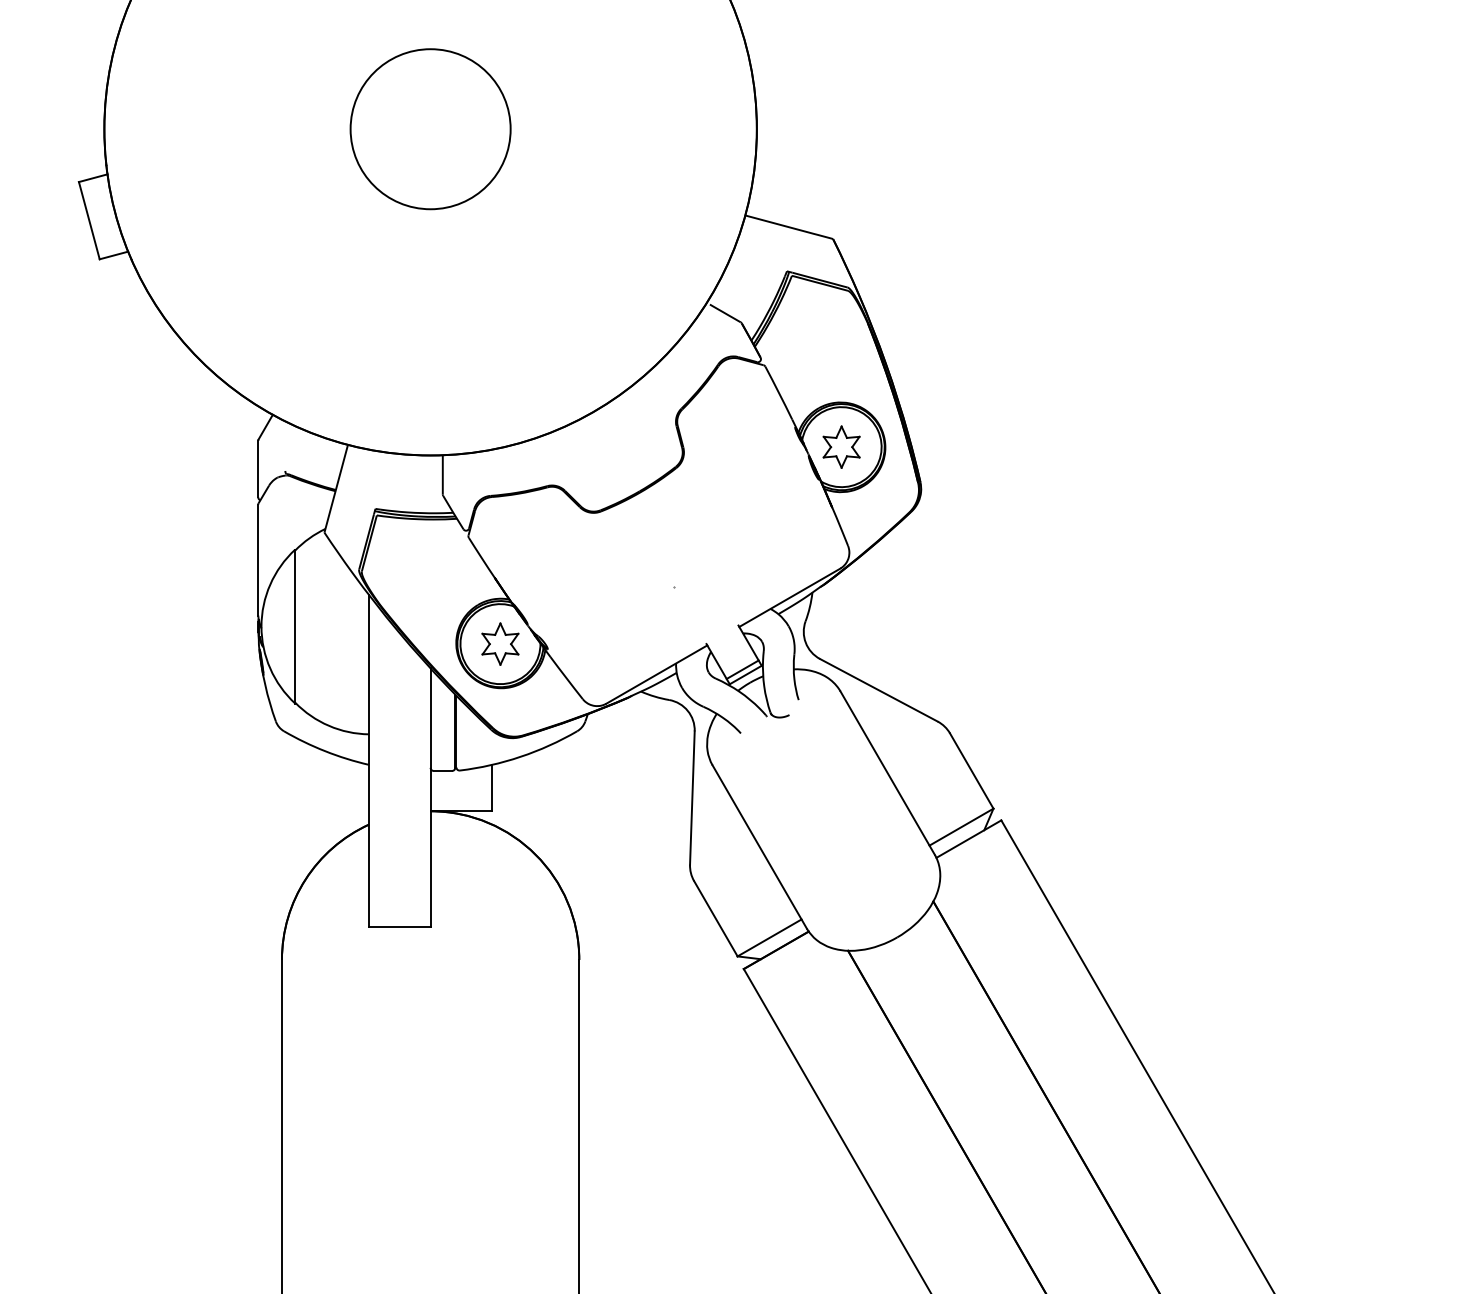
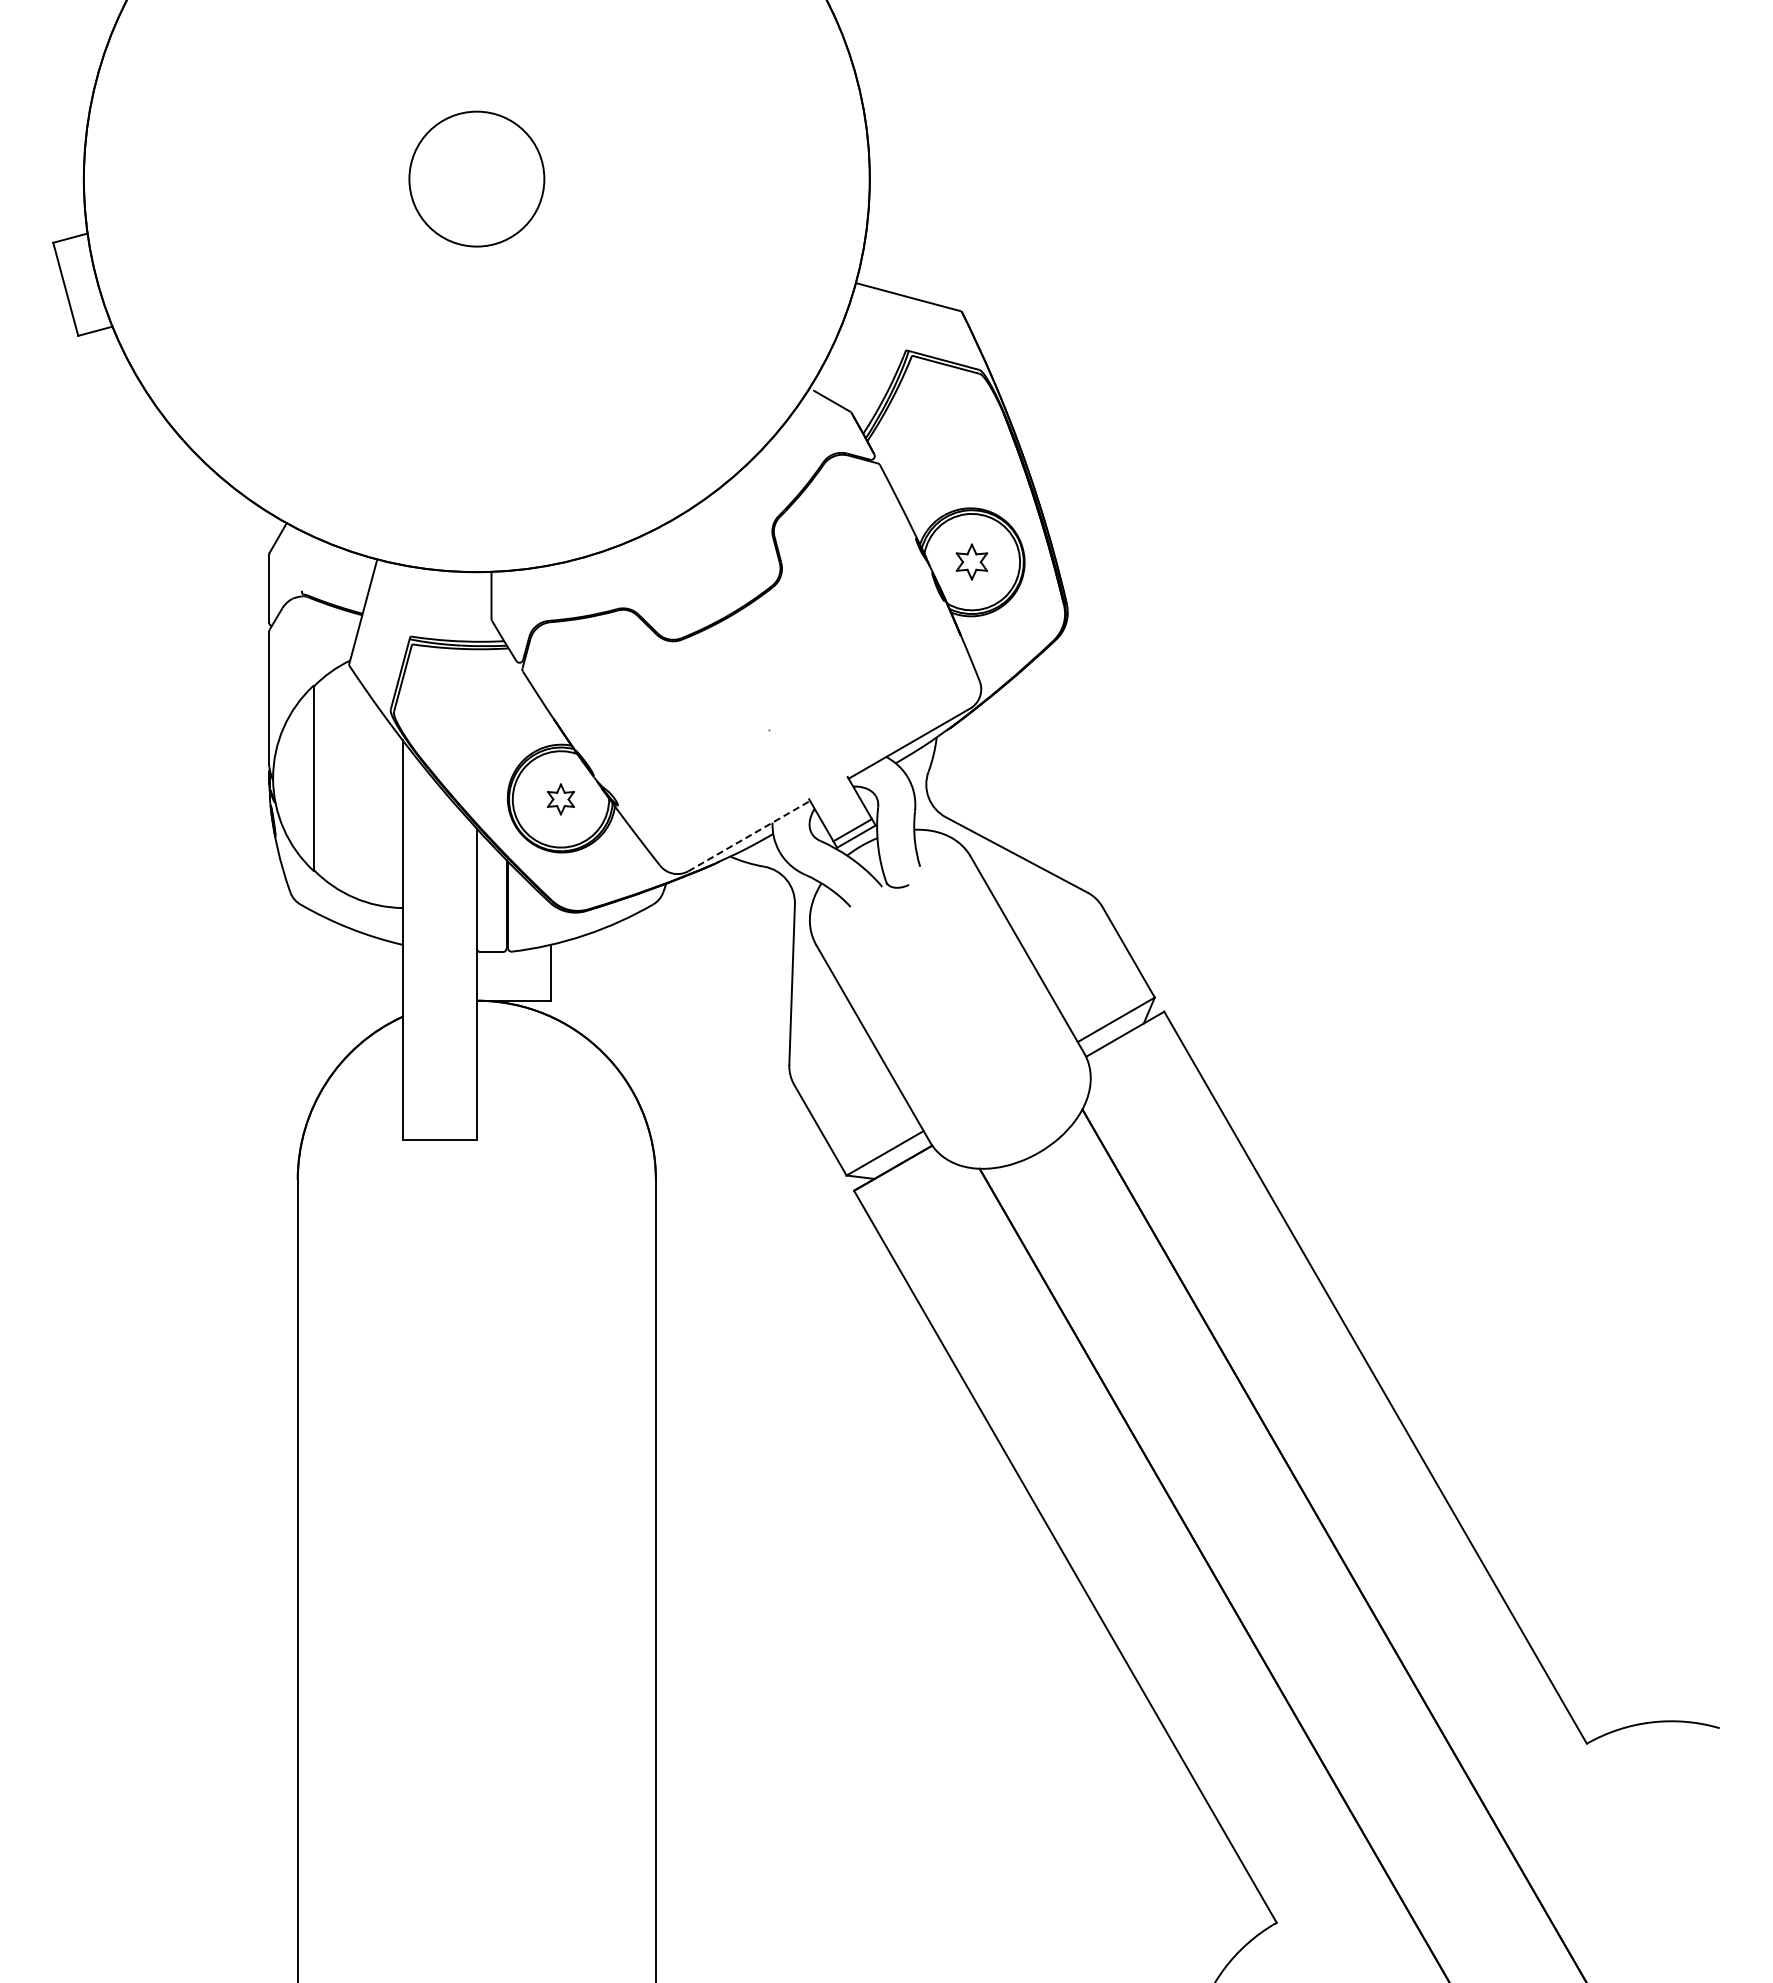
circle: (430, 128) -> (476, 178), size x0.7
part: (841, 446) -> (971, 561), size x0.7
part: (500, 644) -> (560, 799), size x0.6
line: (656, 674) -> (749, 835), solid -> dashed

